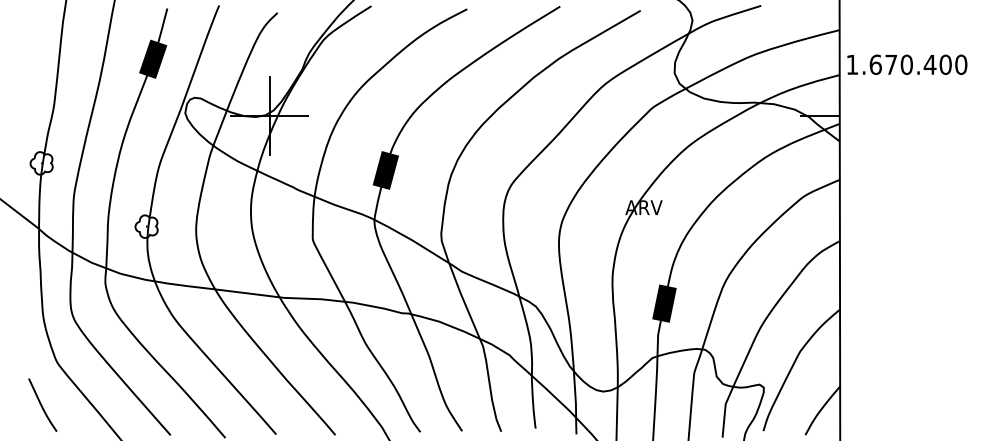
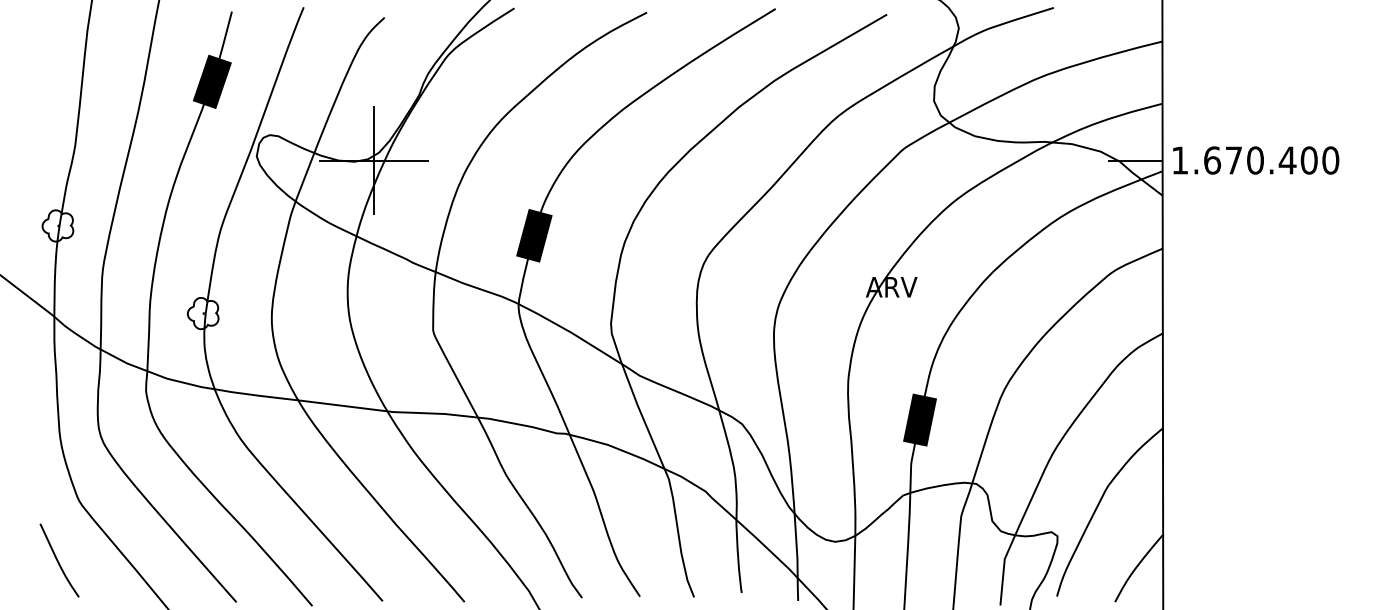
text: (907, 64) -> (1256, 160), moved

